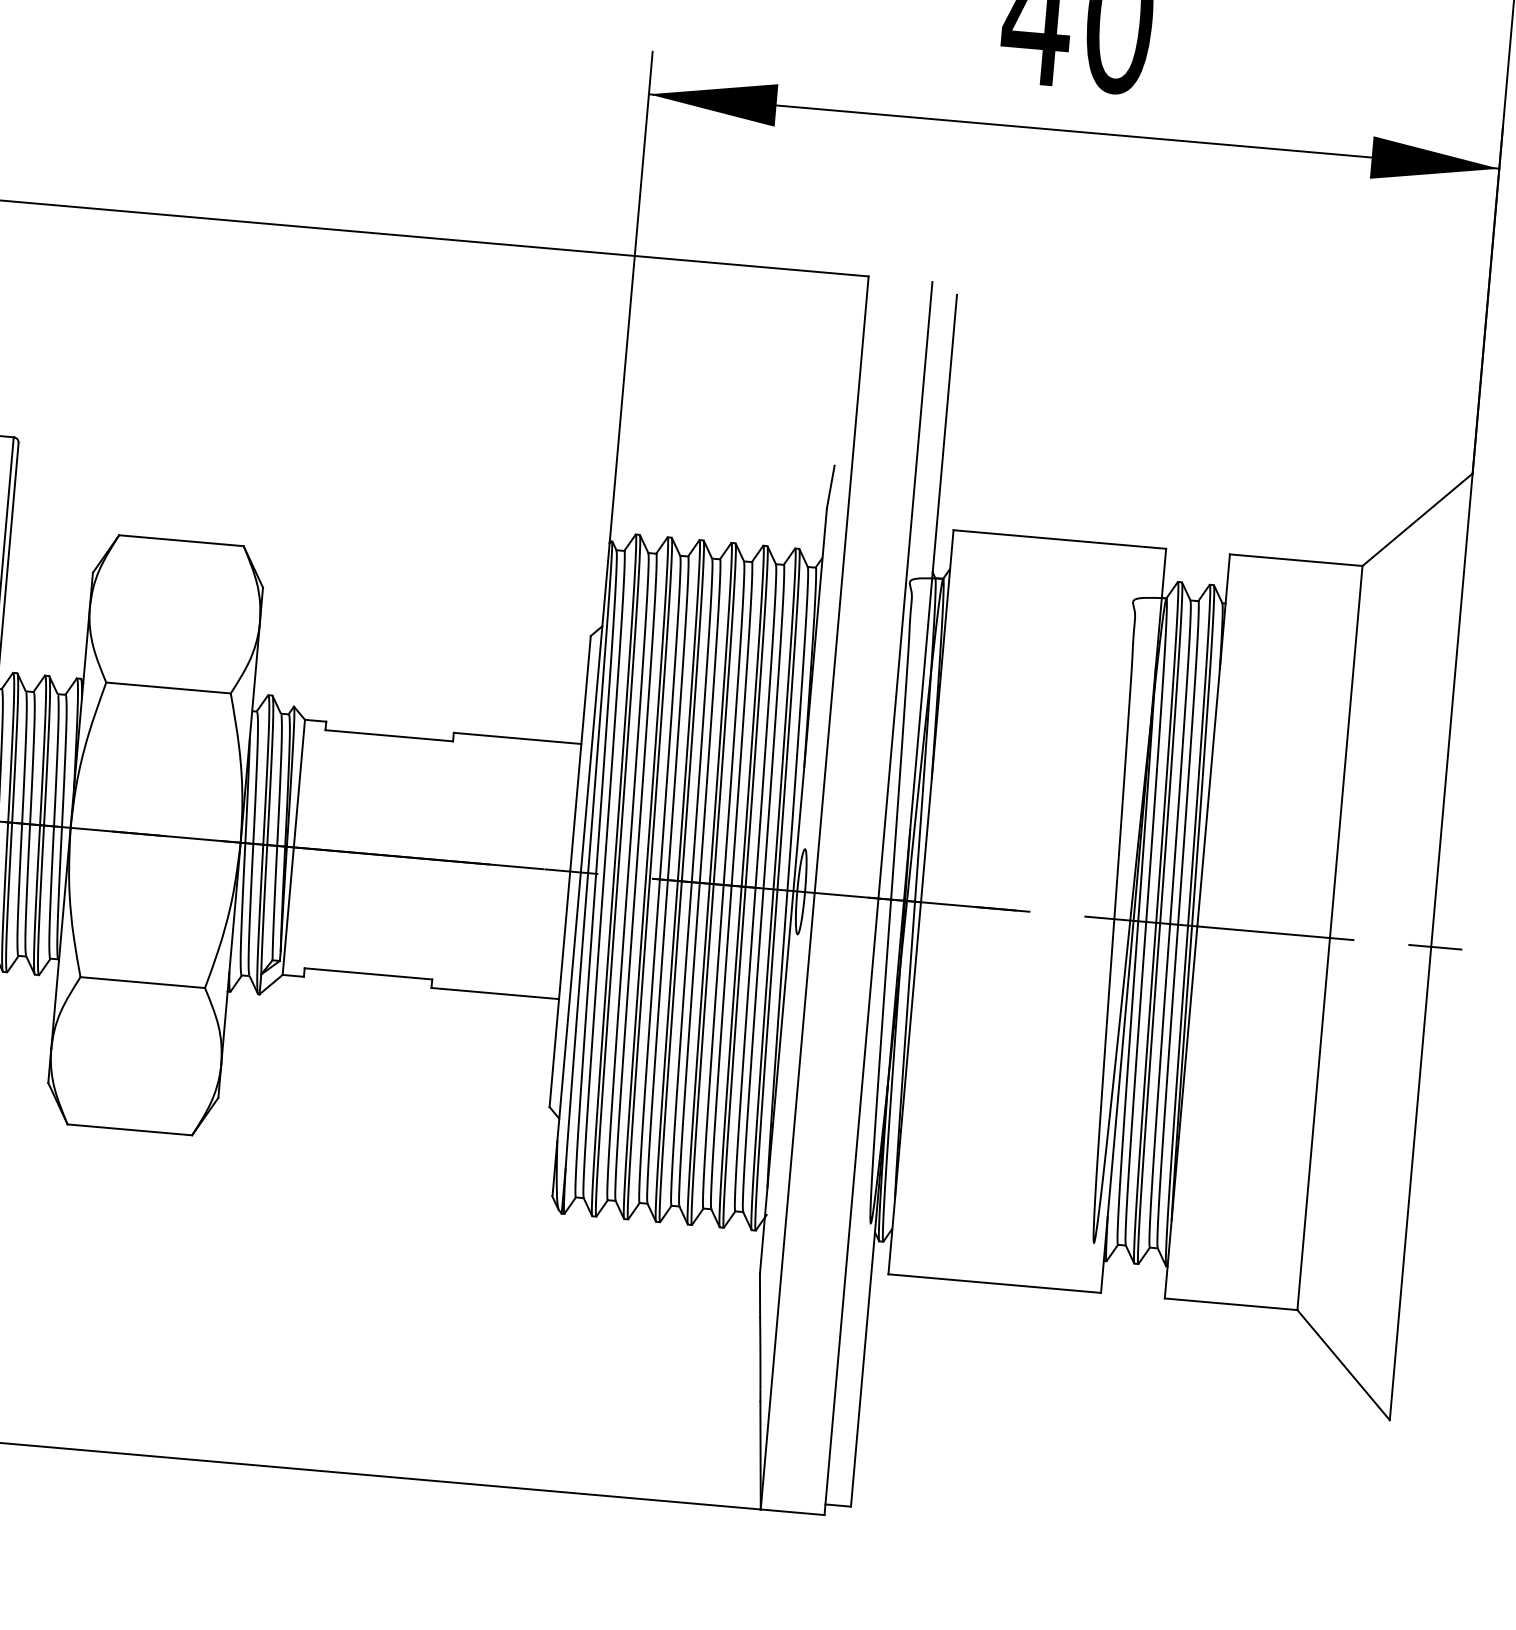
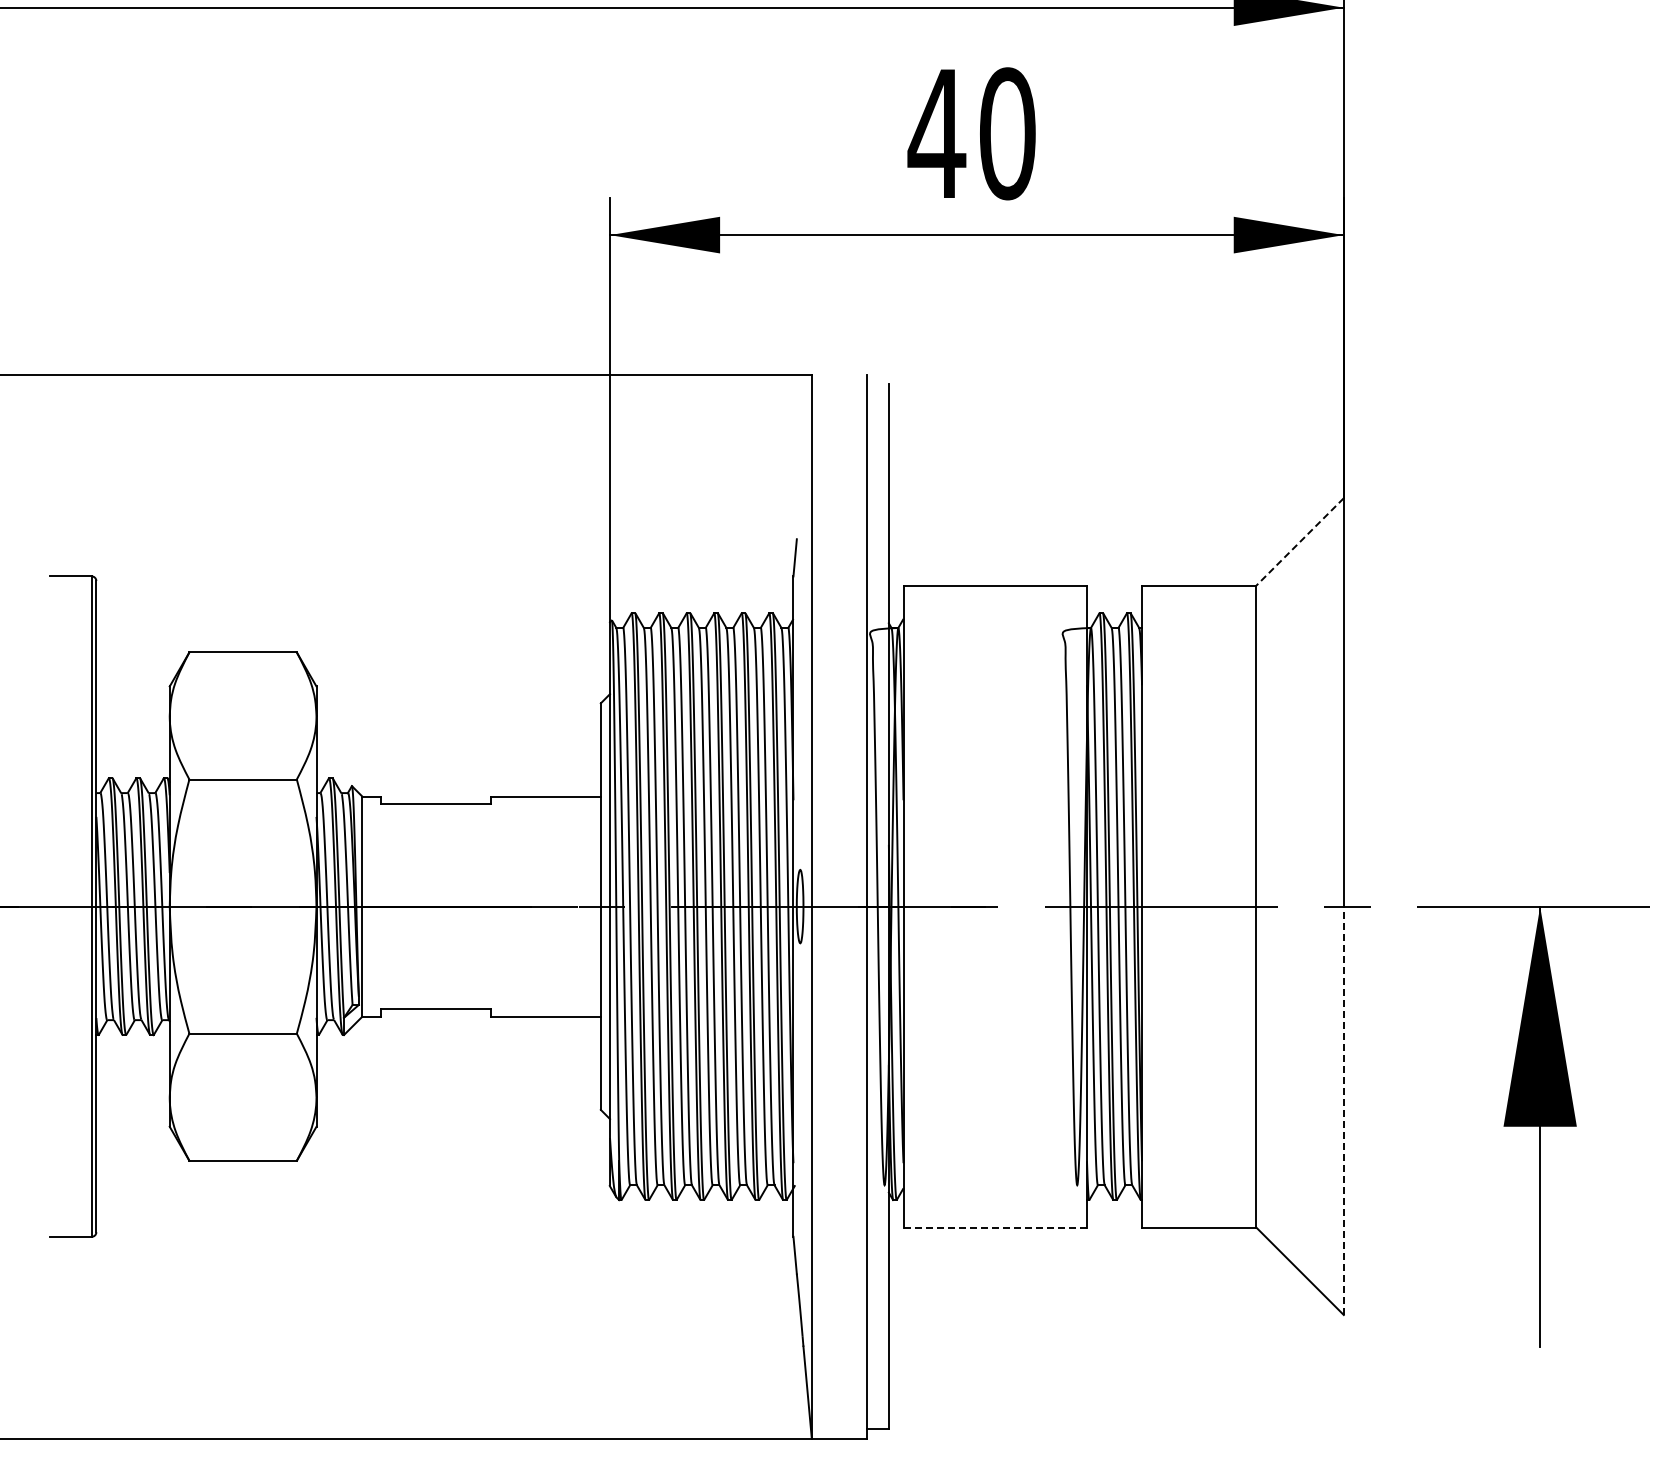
line: (1418, 519) -> (1300, 541), solid -> dashed
line: (1410, 1183) -> (1343, 1110), solid -> dashed
line: (995, 1283) -> (995, 1227), solid -> dashed

